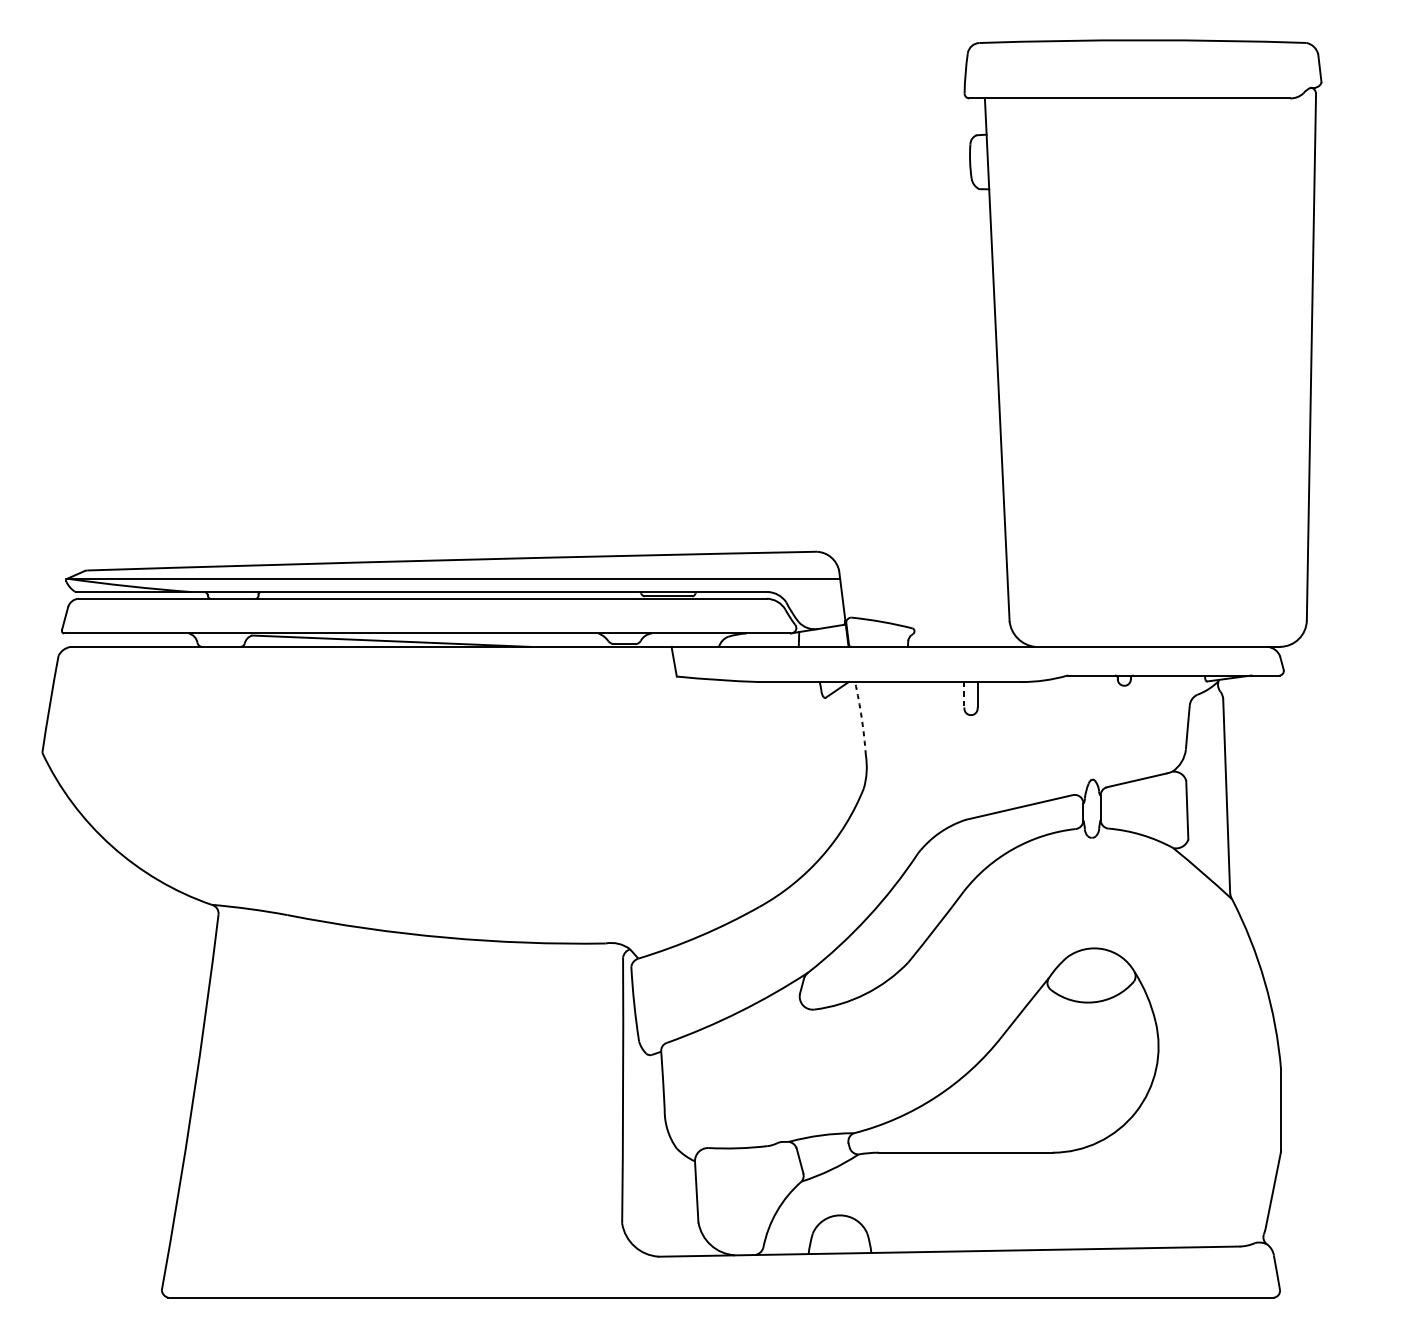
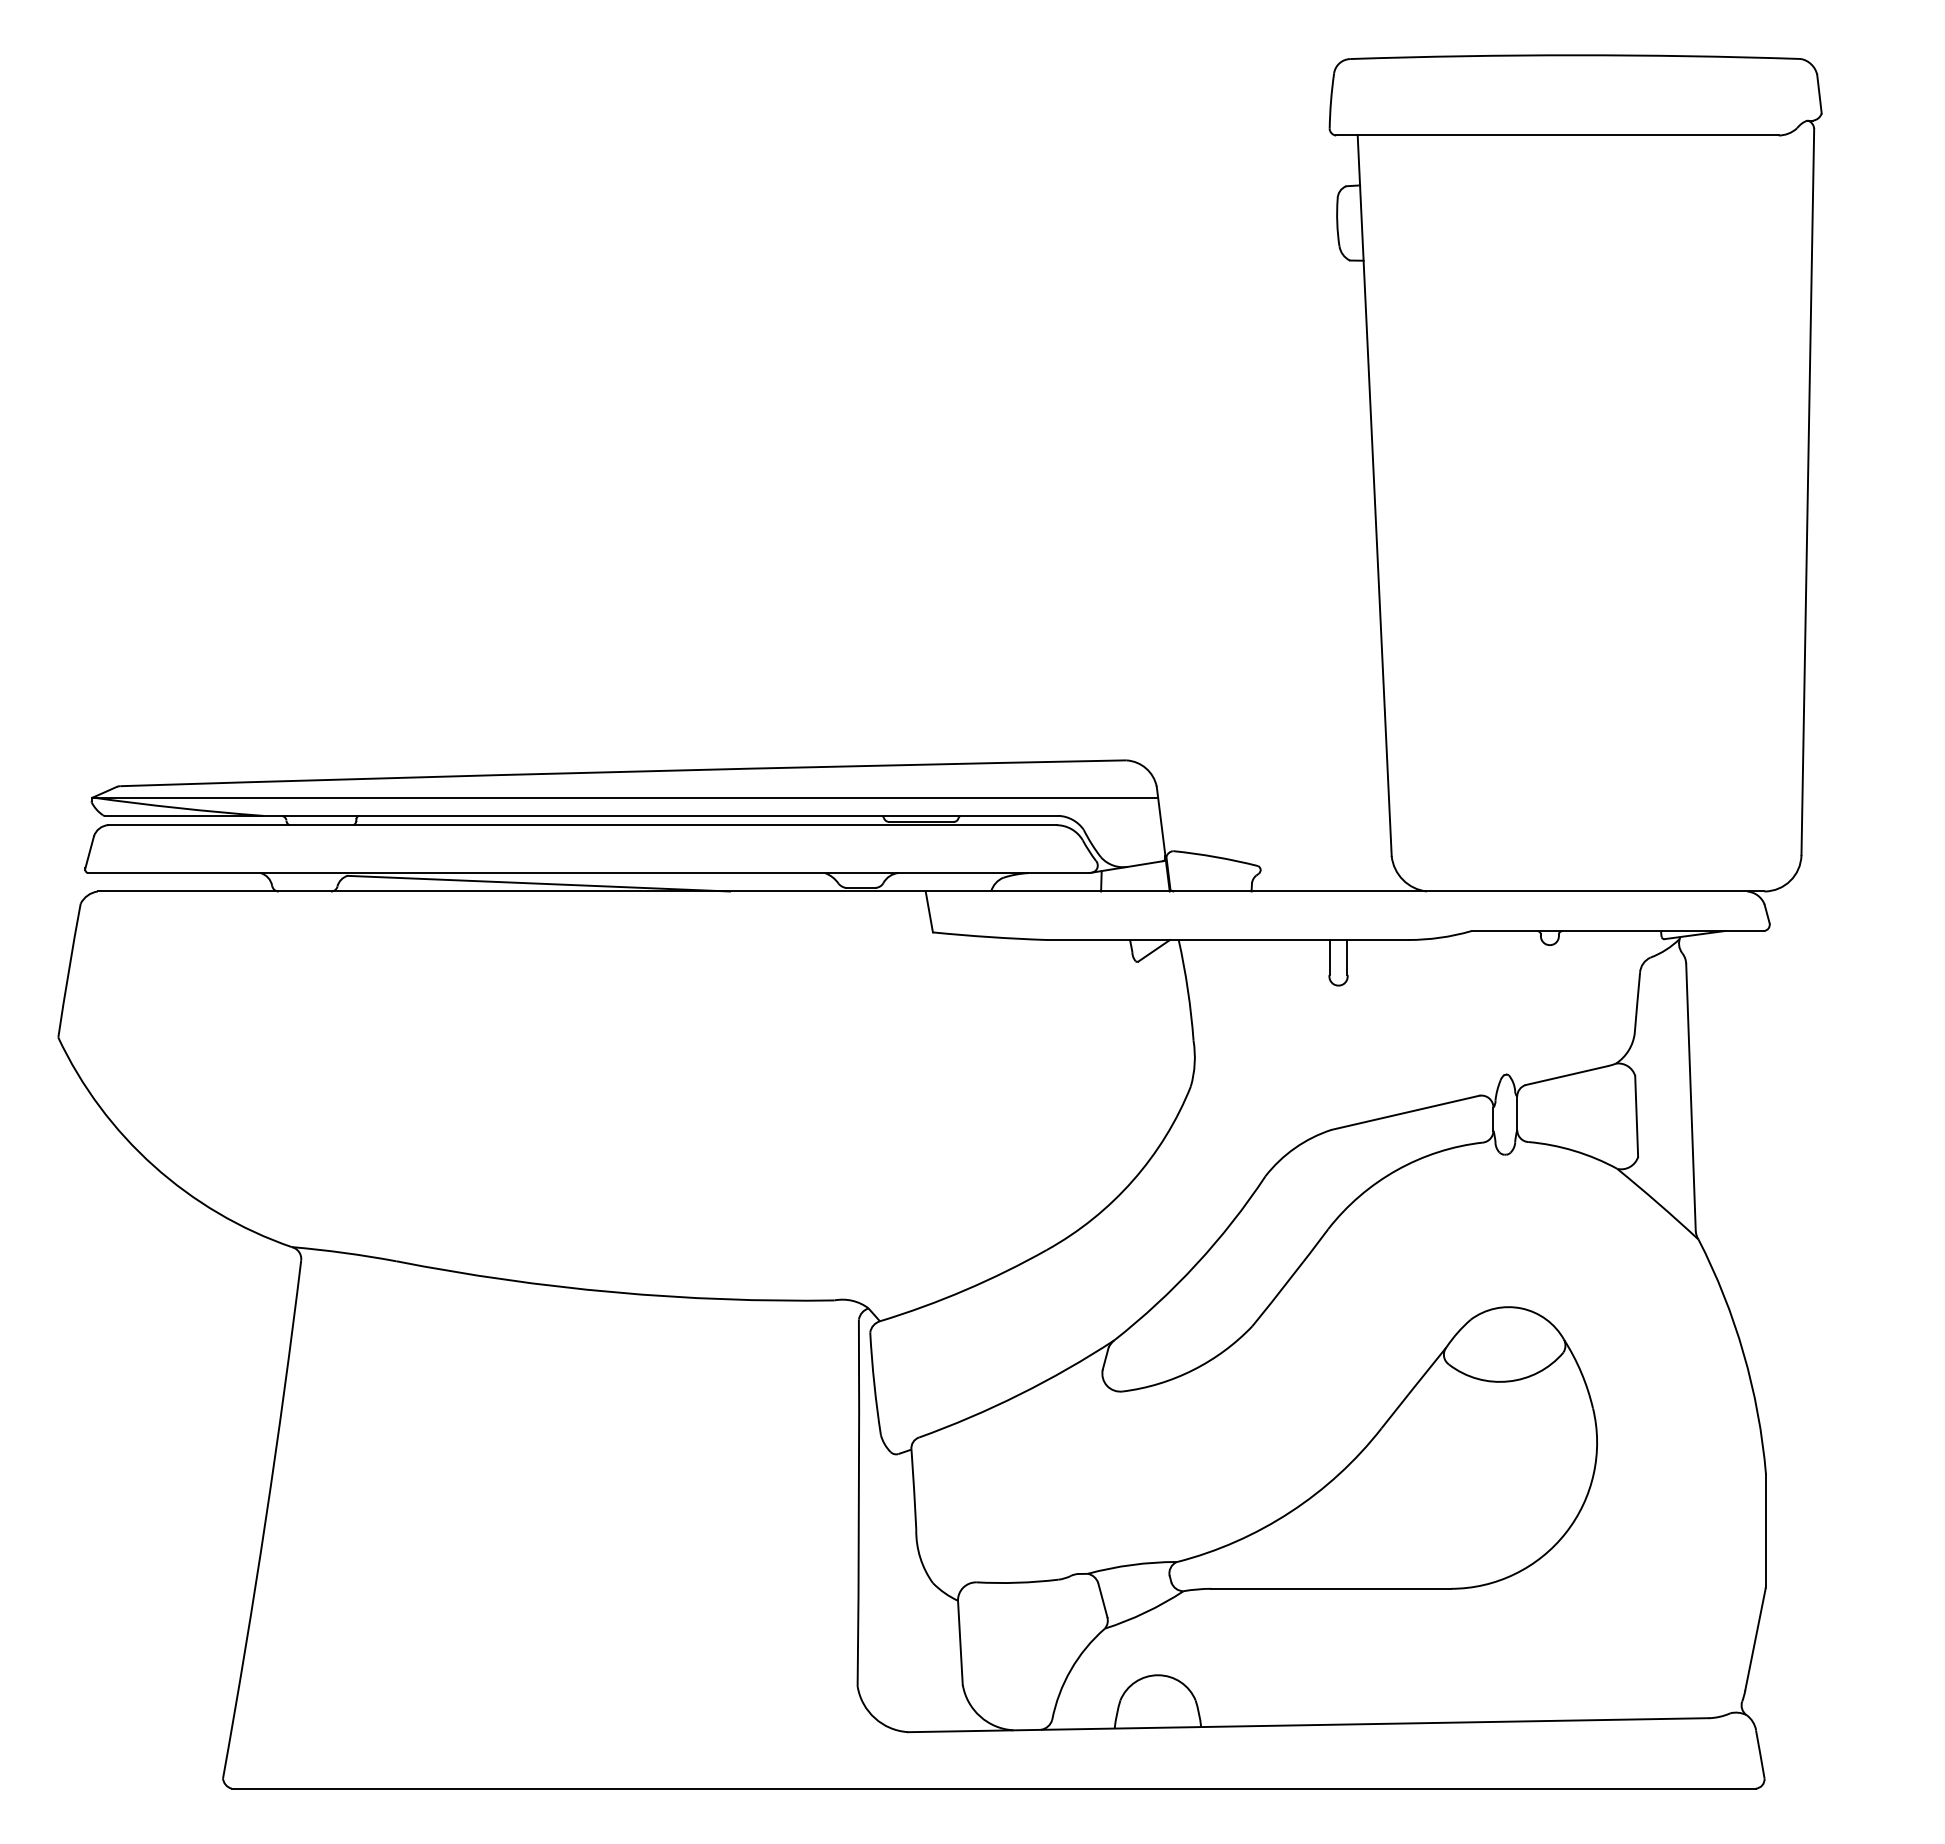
line: (964, 694) -> (1329, 957), dashed -> solid
arc: (861, 718) -> (1187, 990), dashed -> solid

